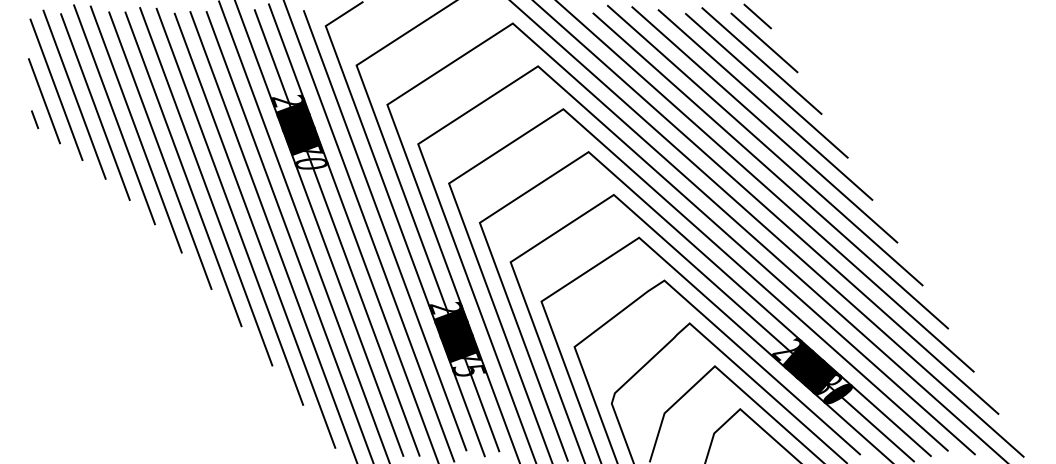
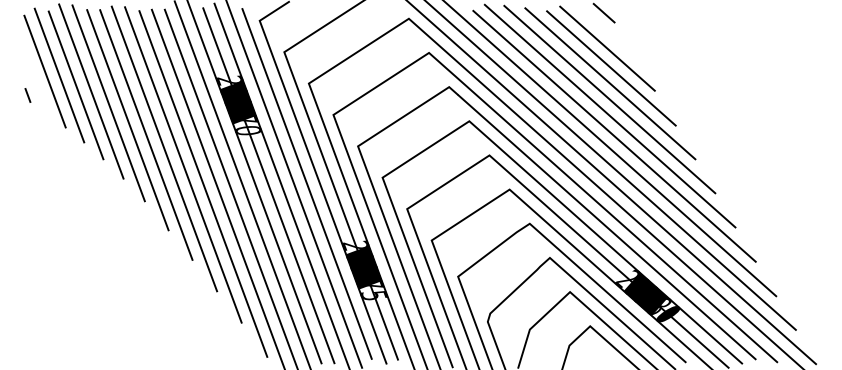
line: (764, 43) -> (609, 34), removed
line: (44, 100) -> (35, 80), removed

